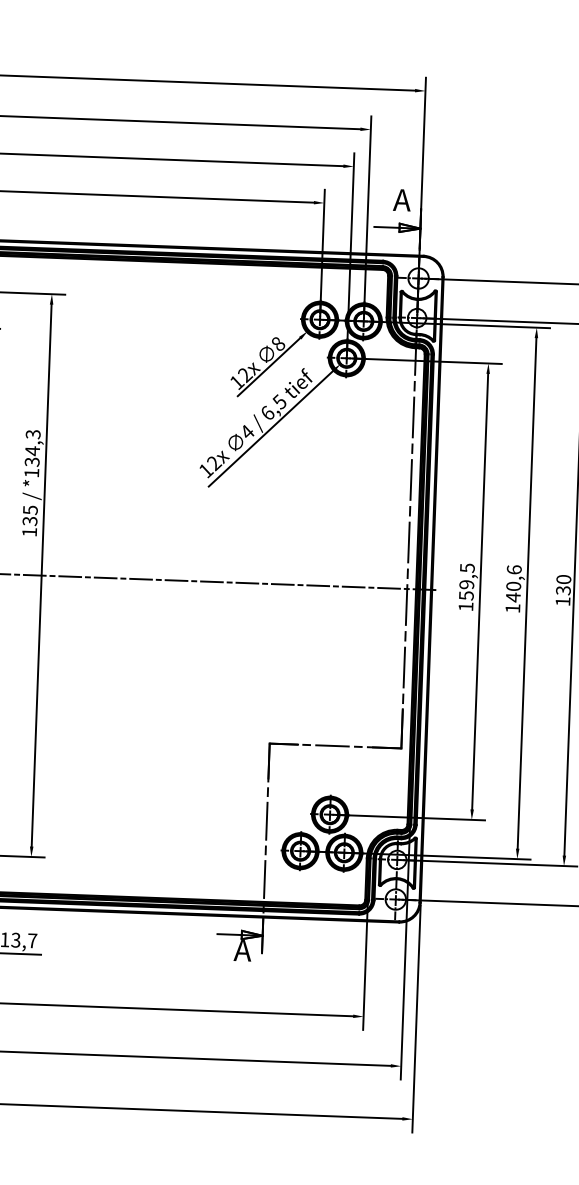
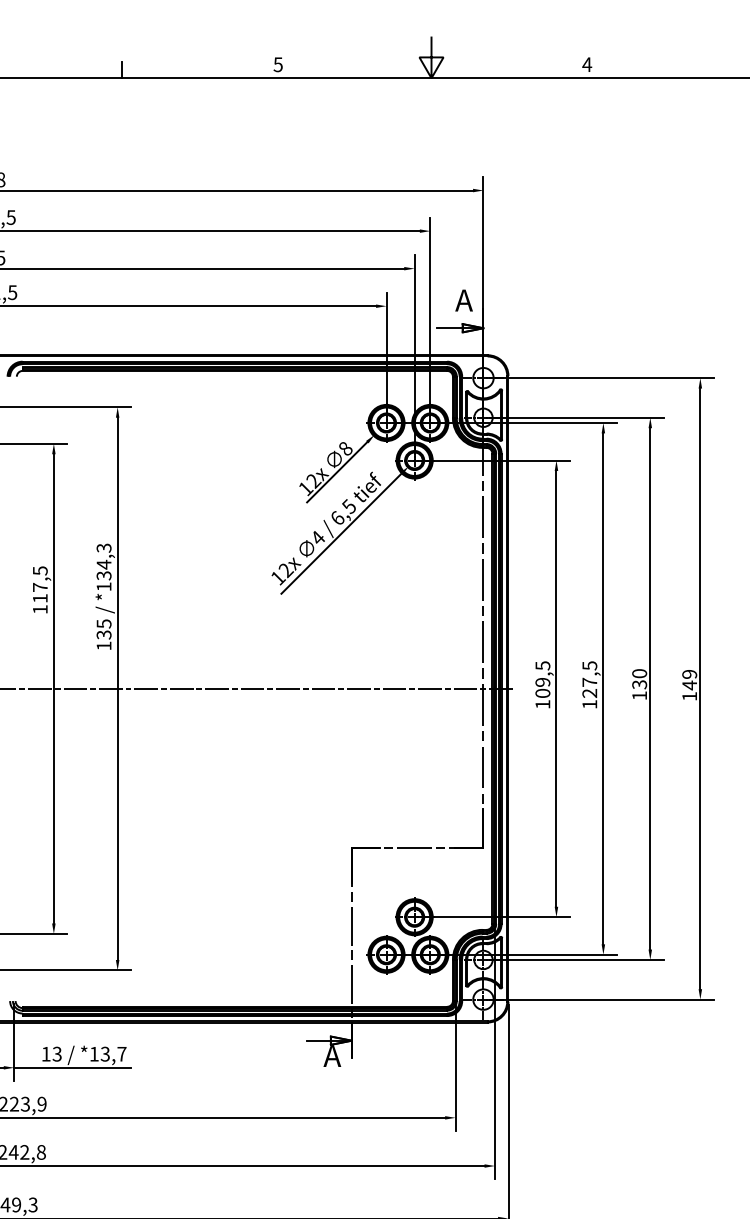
text: (513, 583) -> (589, 679), 140,6 -> 127,5
text: (466, 595) -> (542, 693), 159,5 -> 109,5

